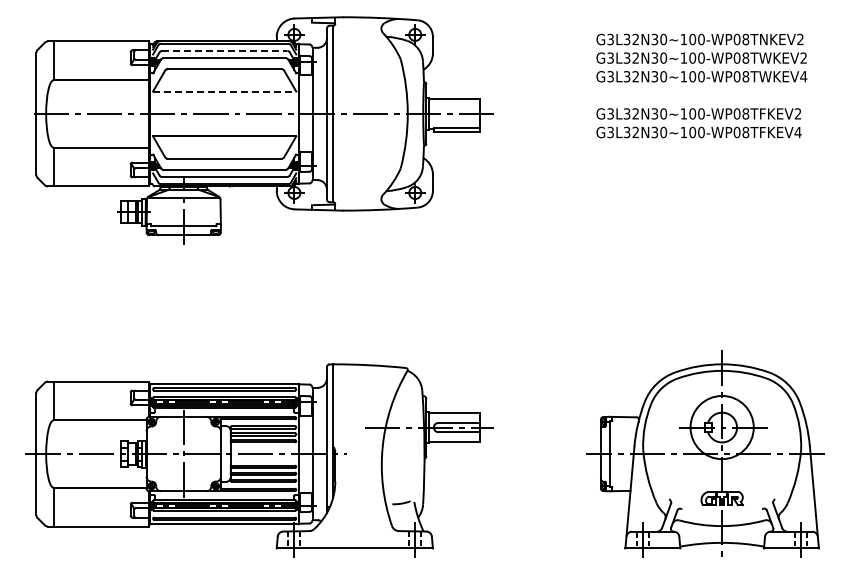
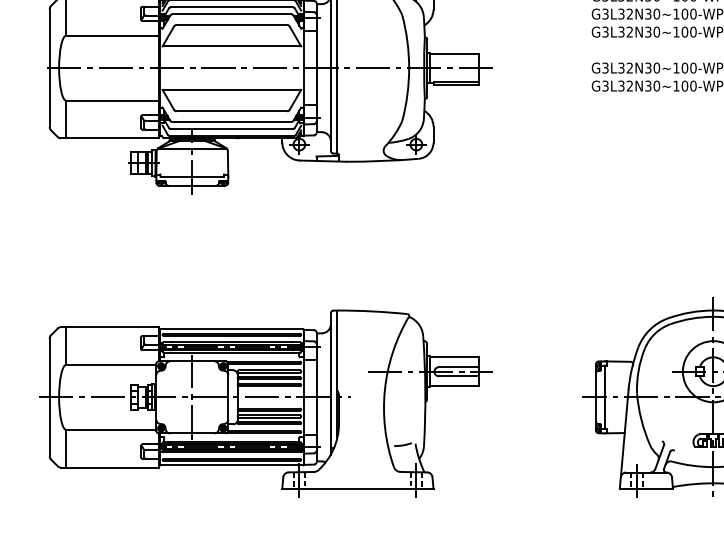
line: (224, 50) -> (231, 6), dashed -> solid
line: (224, 91) -> (231, 46), dashed -> solid

